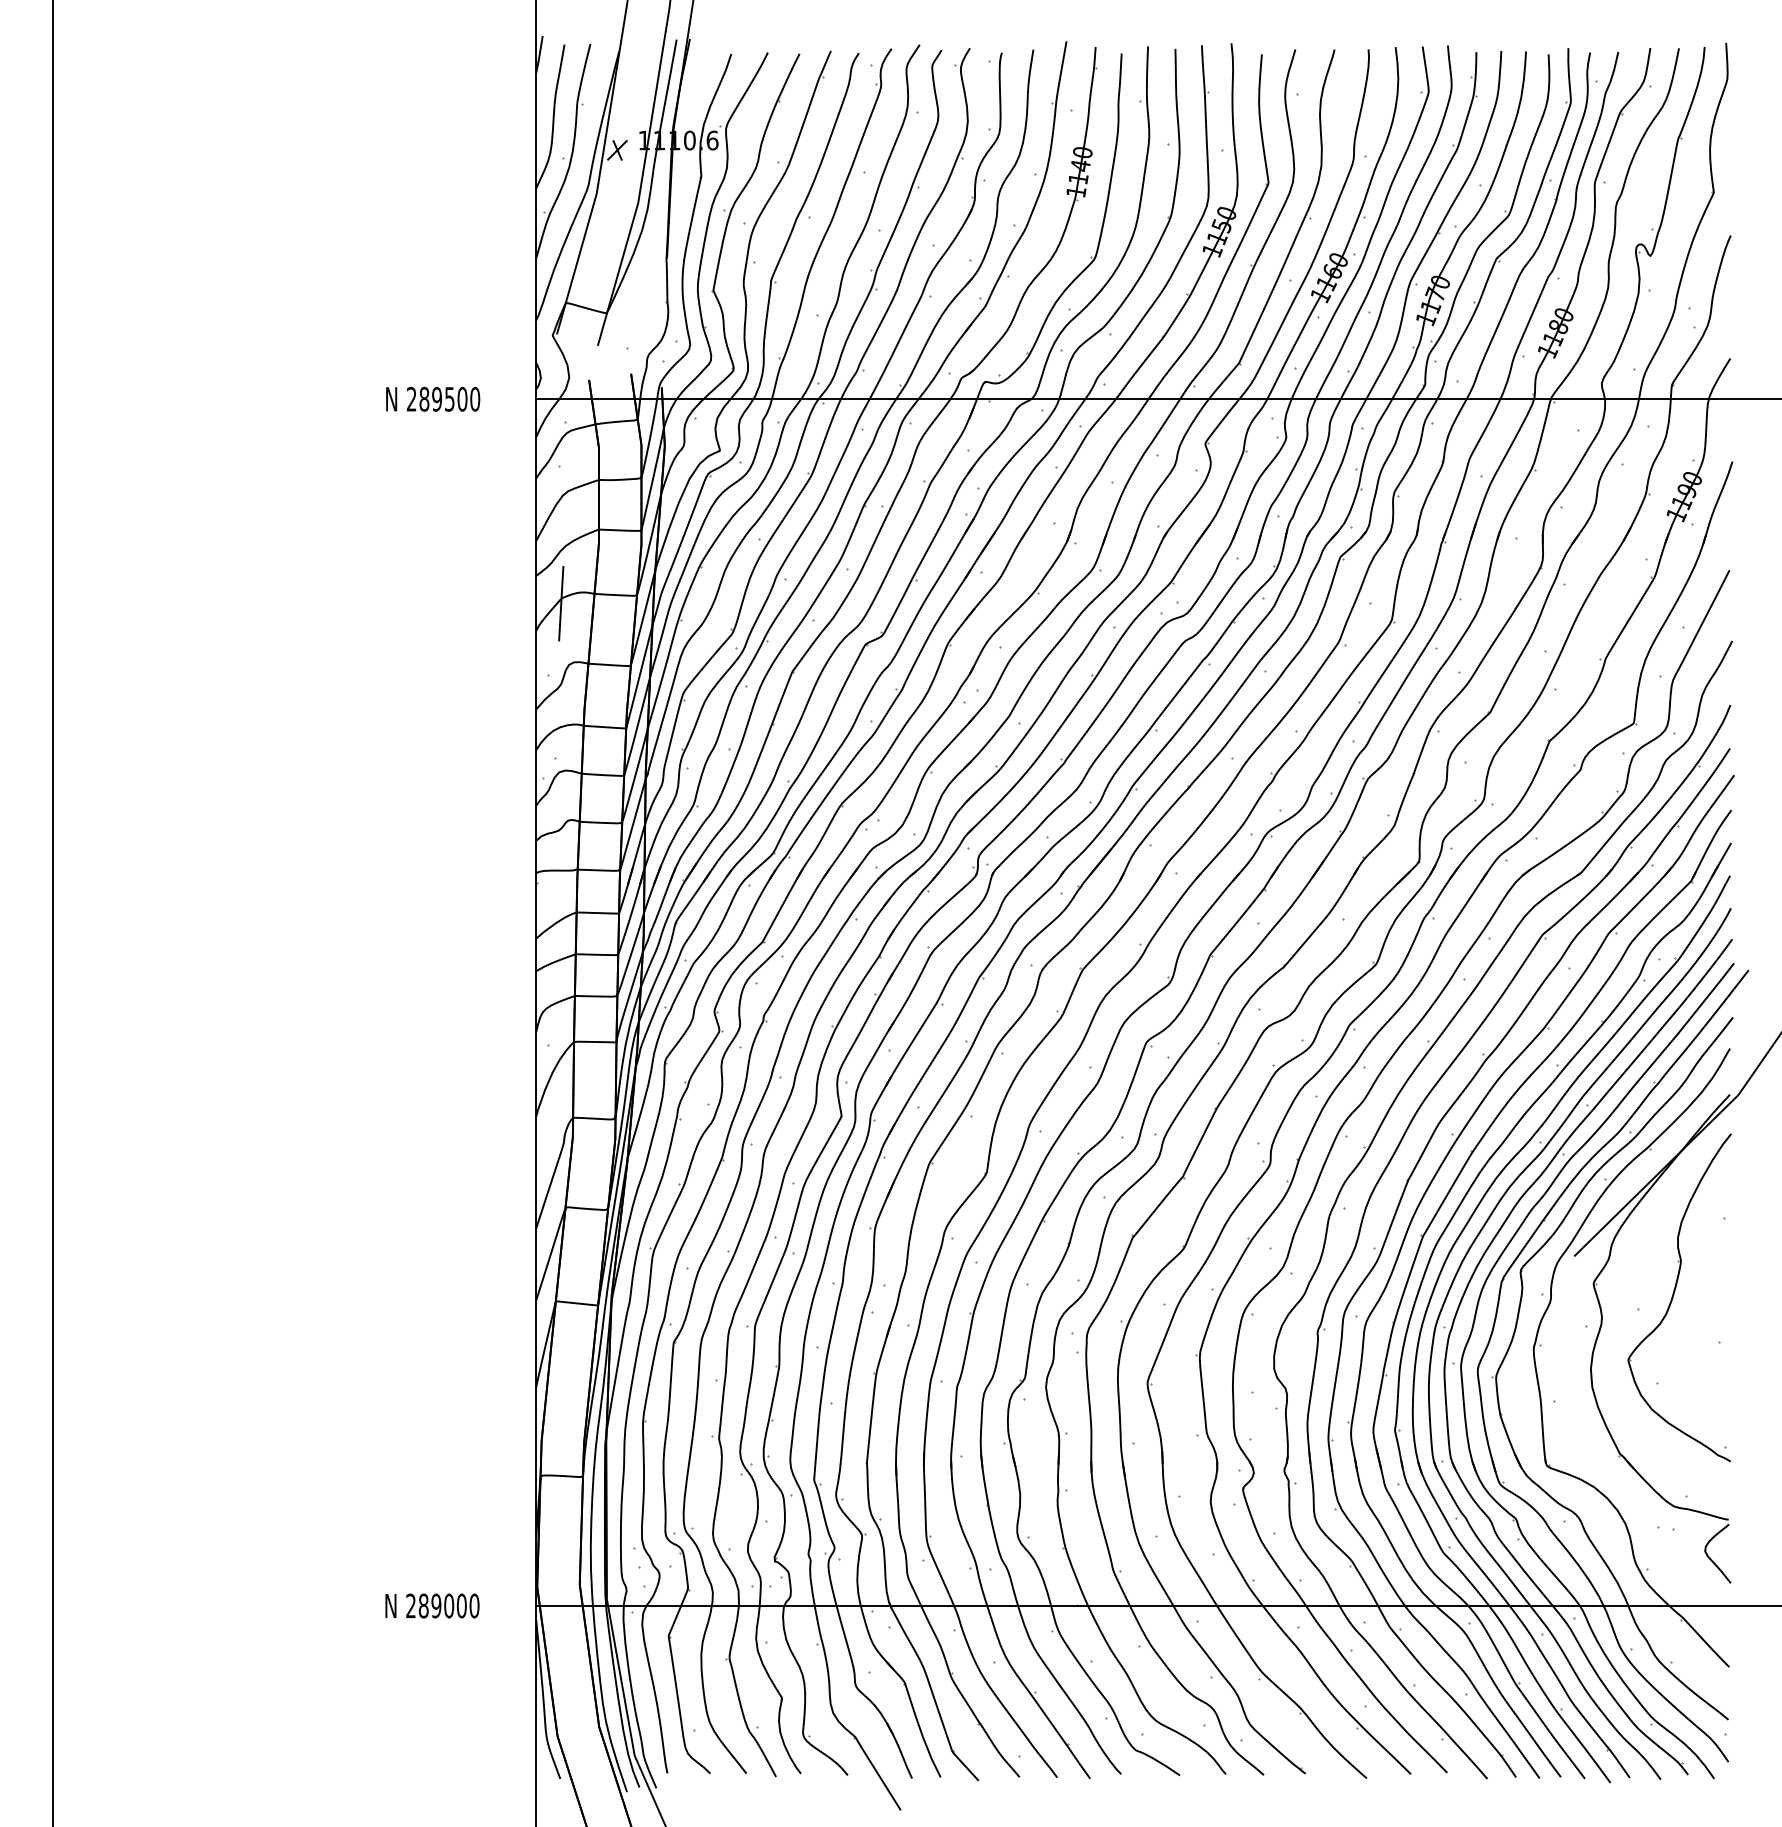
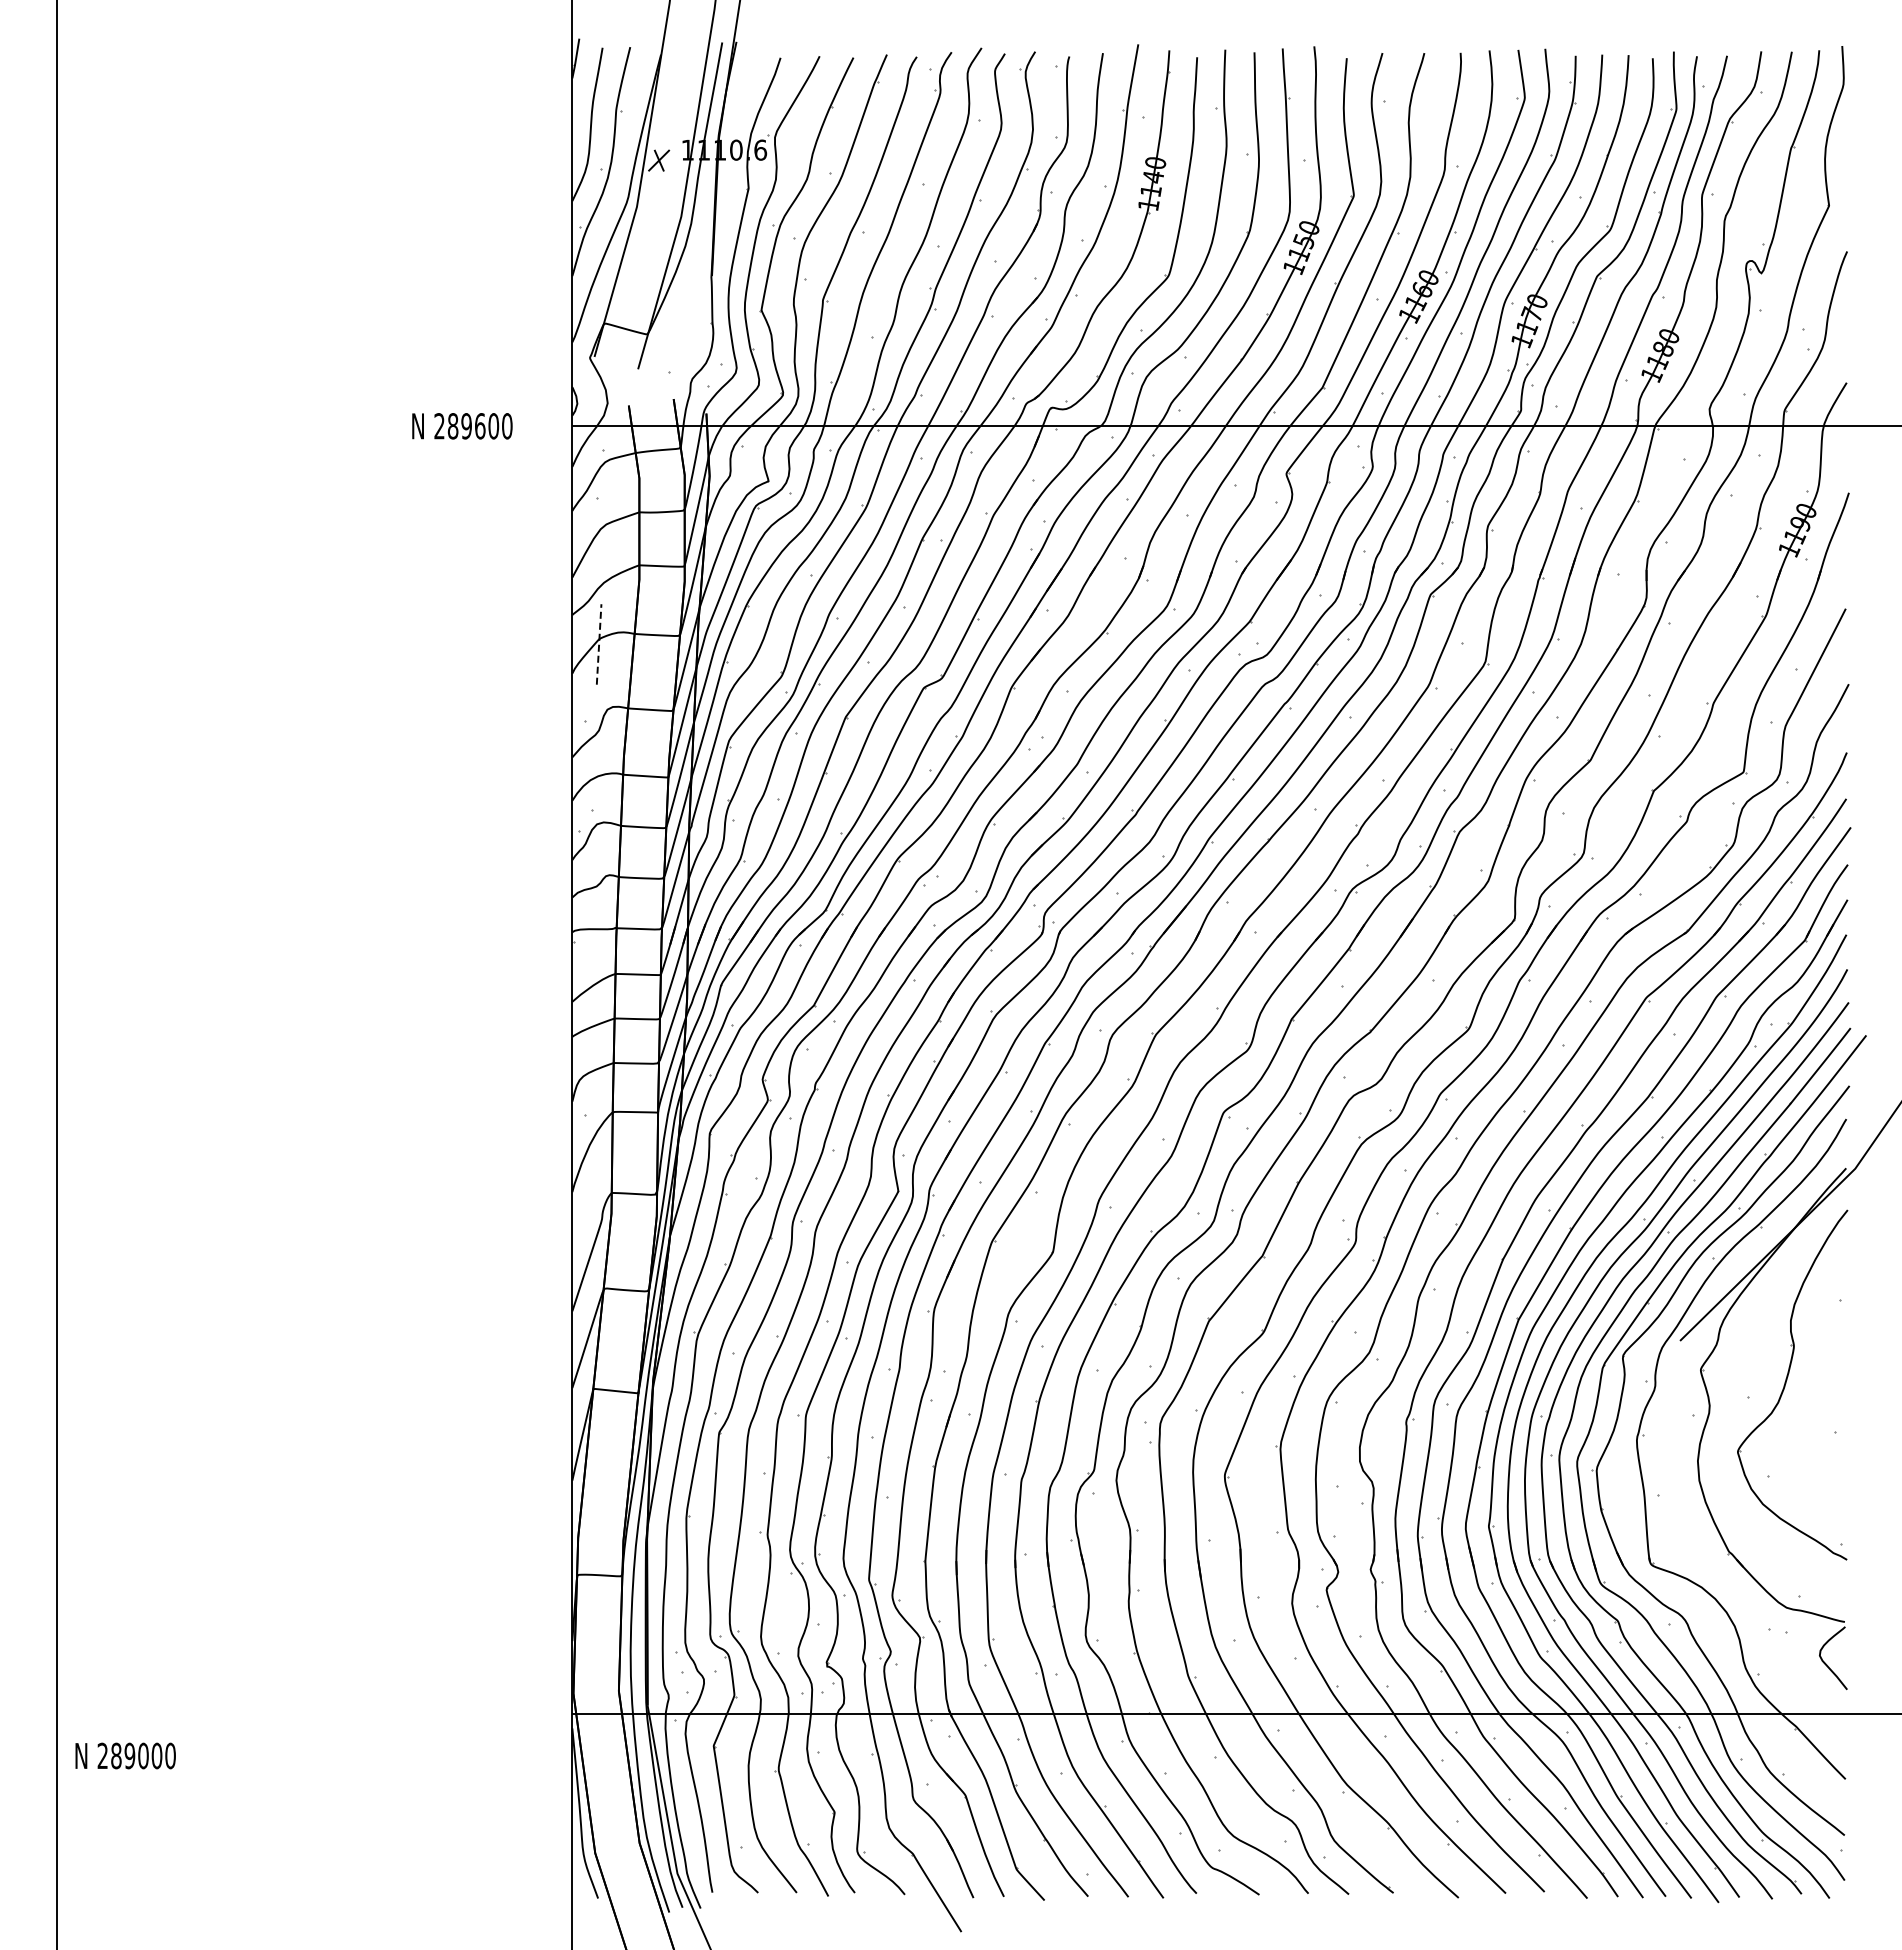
text: (450, 399) -> (480, 426), 289500 -> 289600
line: (561, 602) -> (599, 643), solid -> dashed
text: (432, 1605) -> (125, 1755), moved

